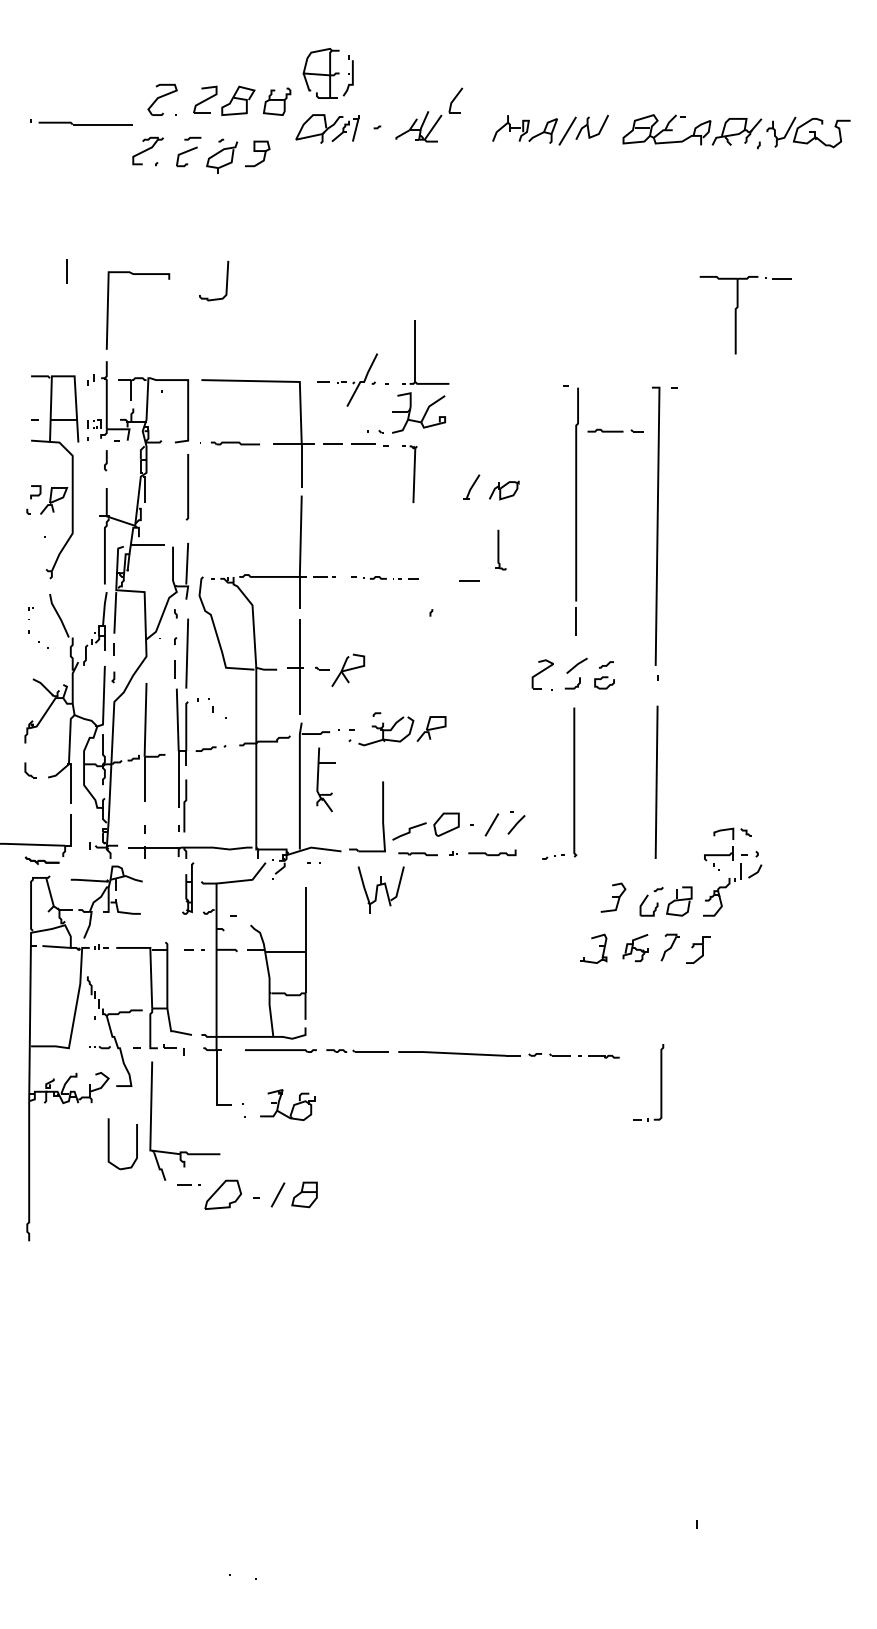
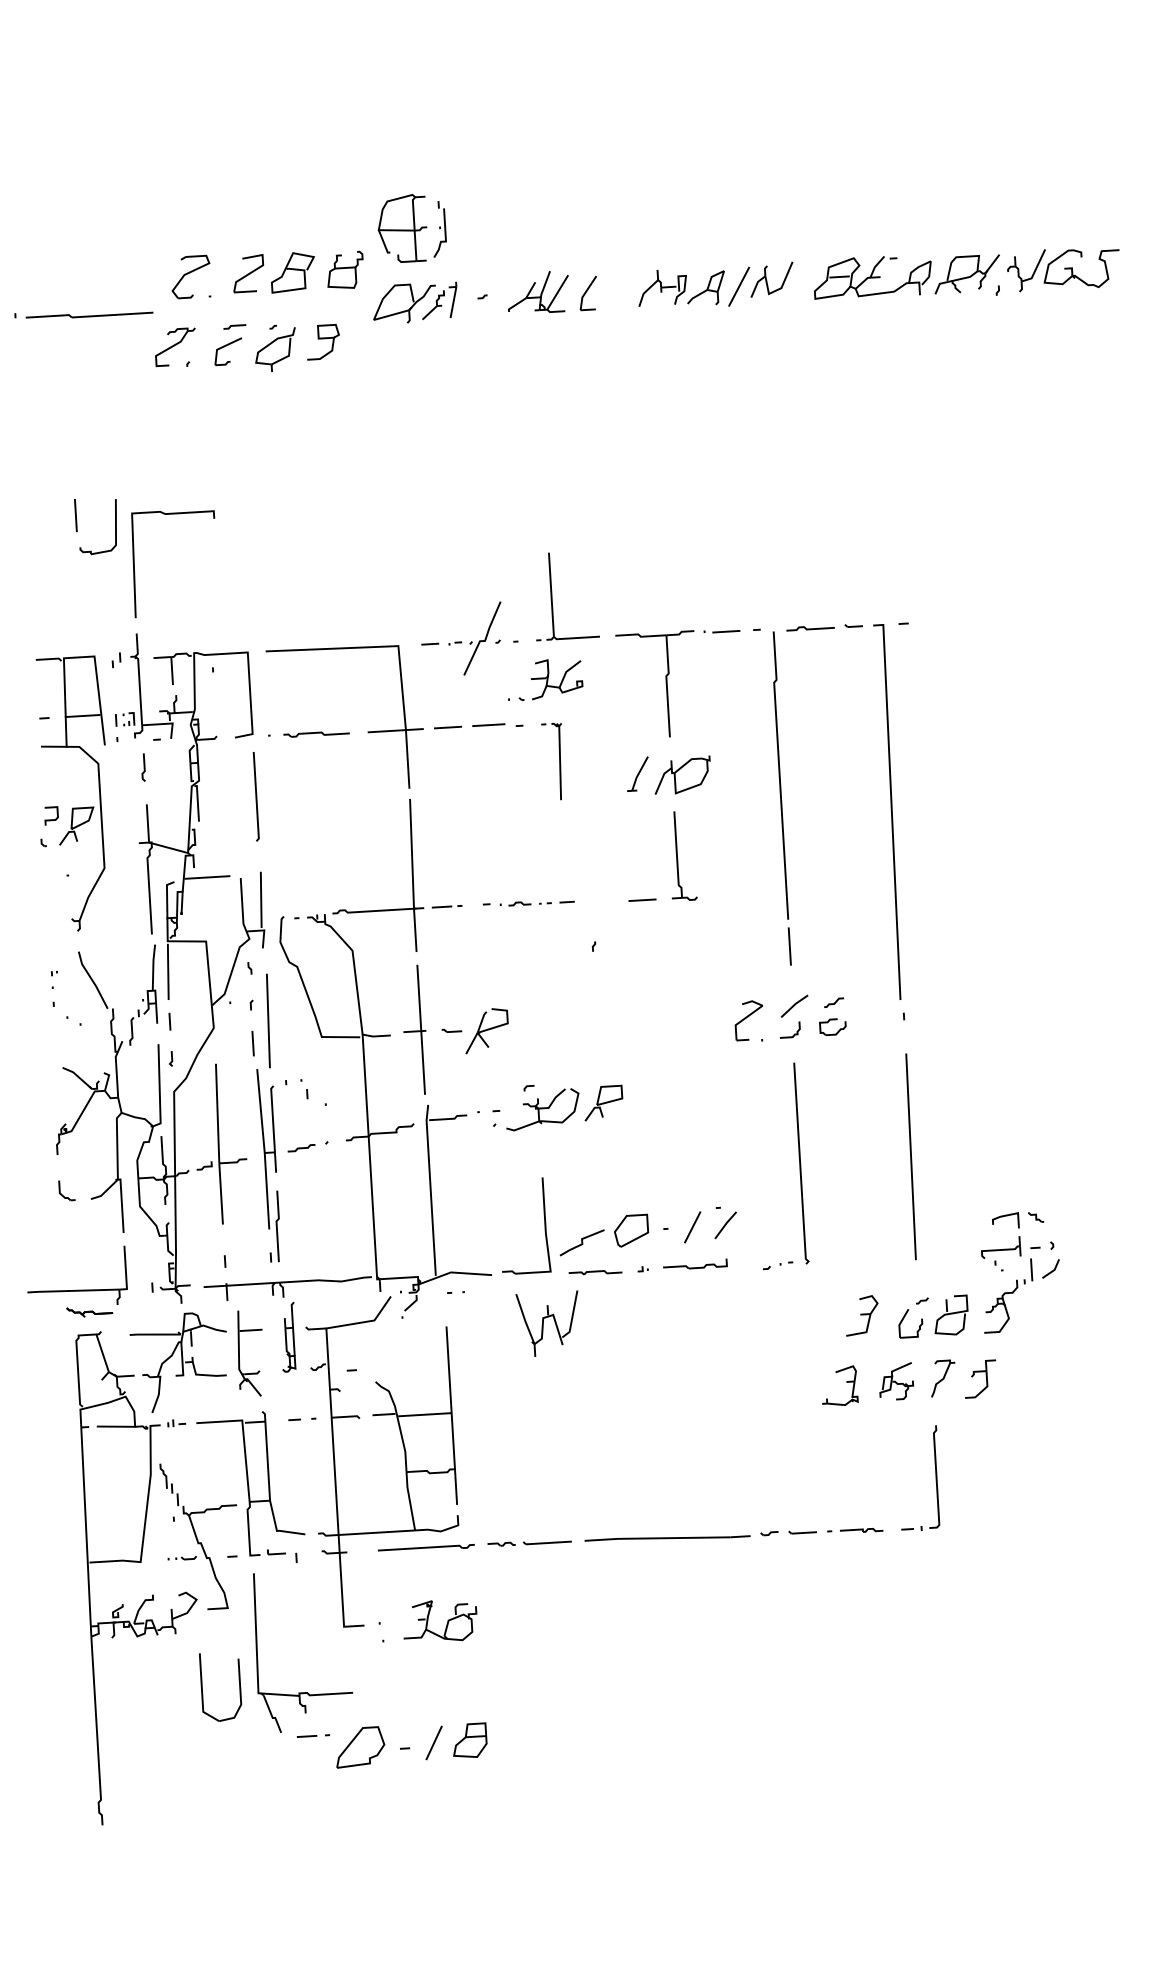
part: (455, 100) -> (587, 293), moved
part: (226, 280) -> (114, 525), moved
part: (736, 315) -> (667, 684), moved
part: (406, 413) -> (544, 679), size x0.71
part: (615, 430) -> (823, 626), moved
part: (503, 490) -> (681, 775), size x1.43
part: (500, 549) -> (682, 855), size x1.67
part: (318, 779) -> (239, 1353), moved
part: (660, 1082) -> (935, 1477), moved

